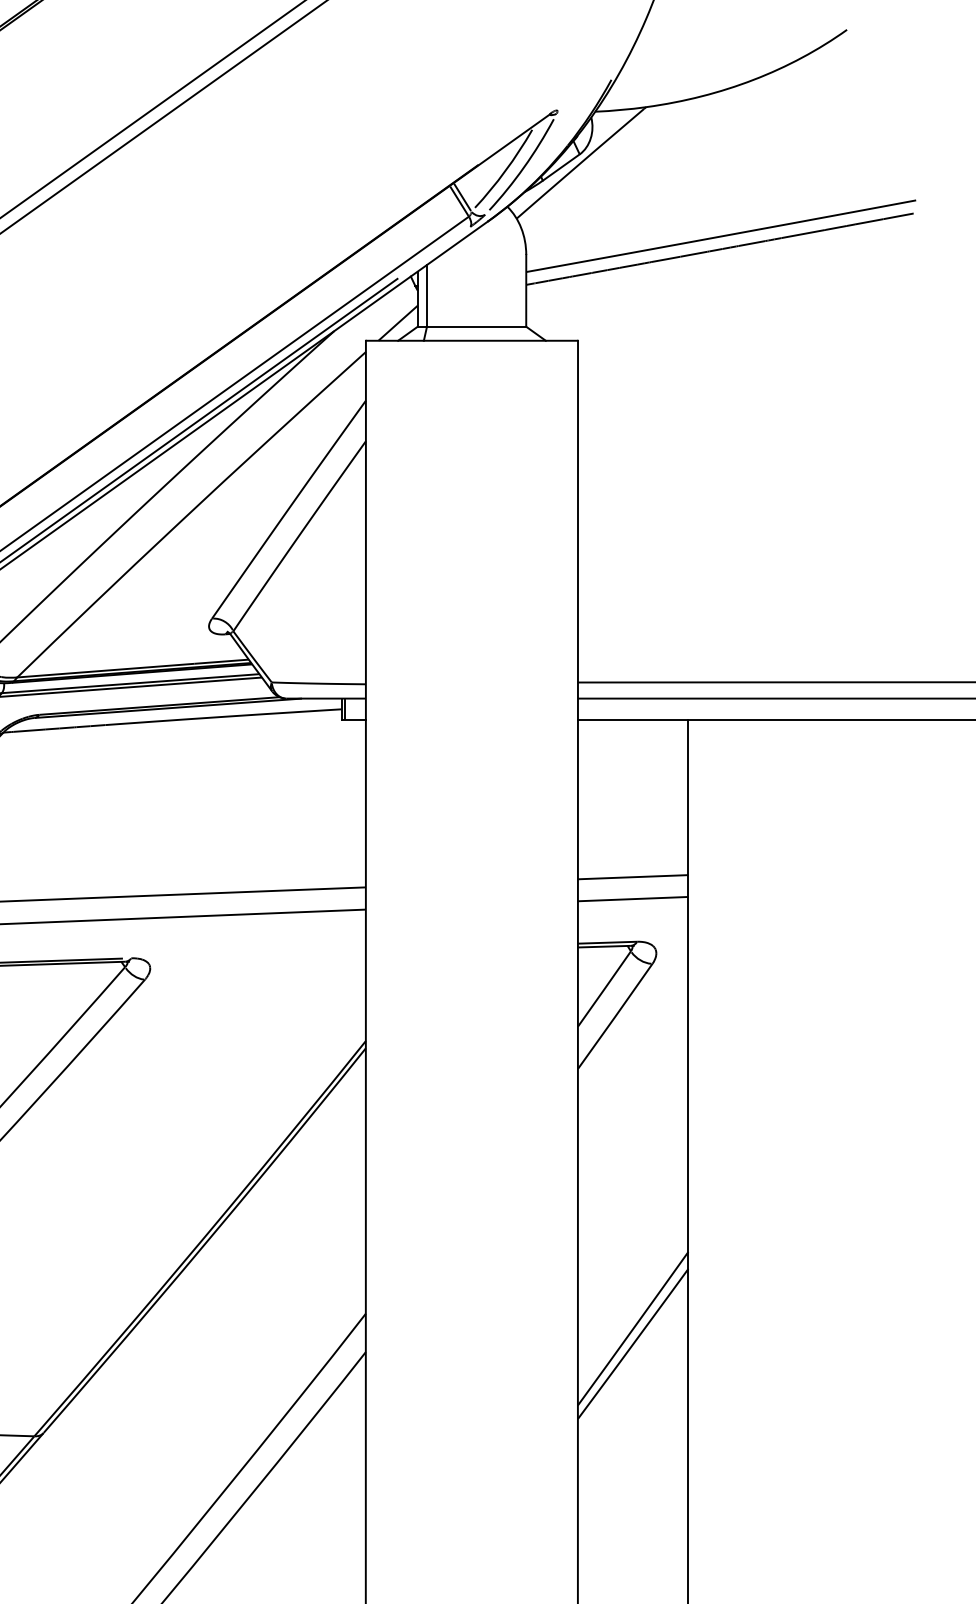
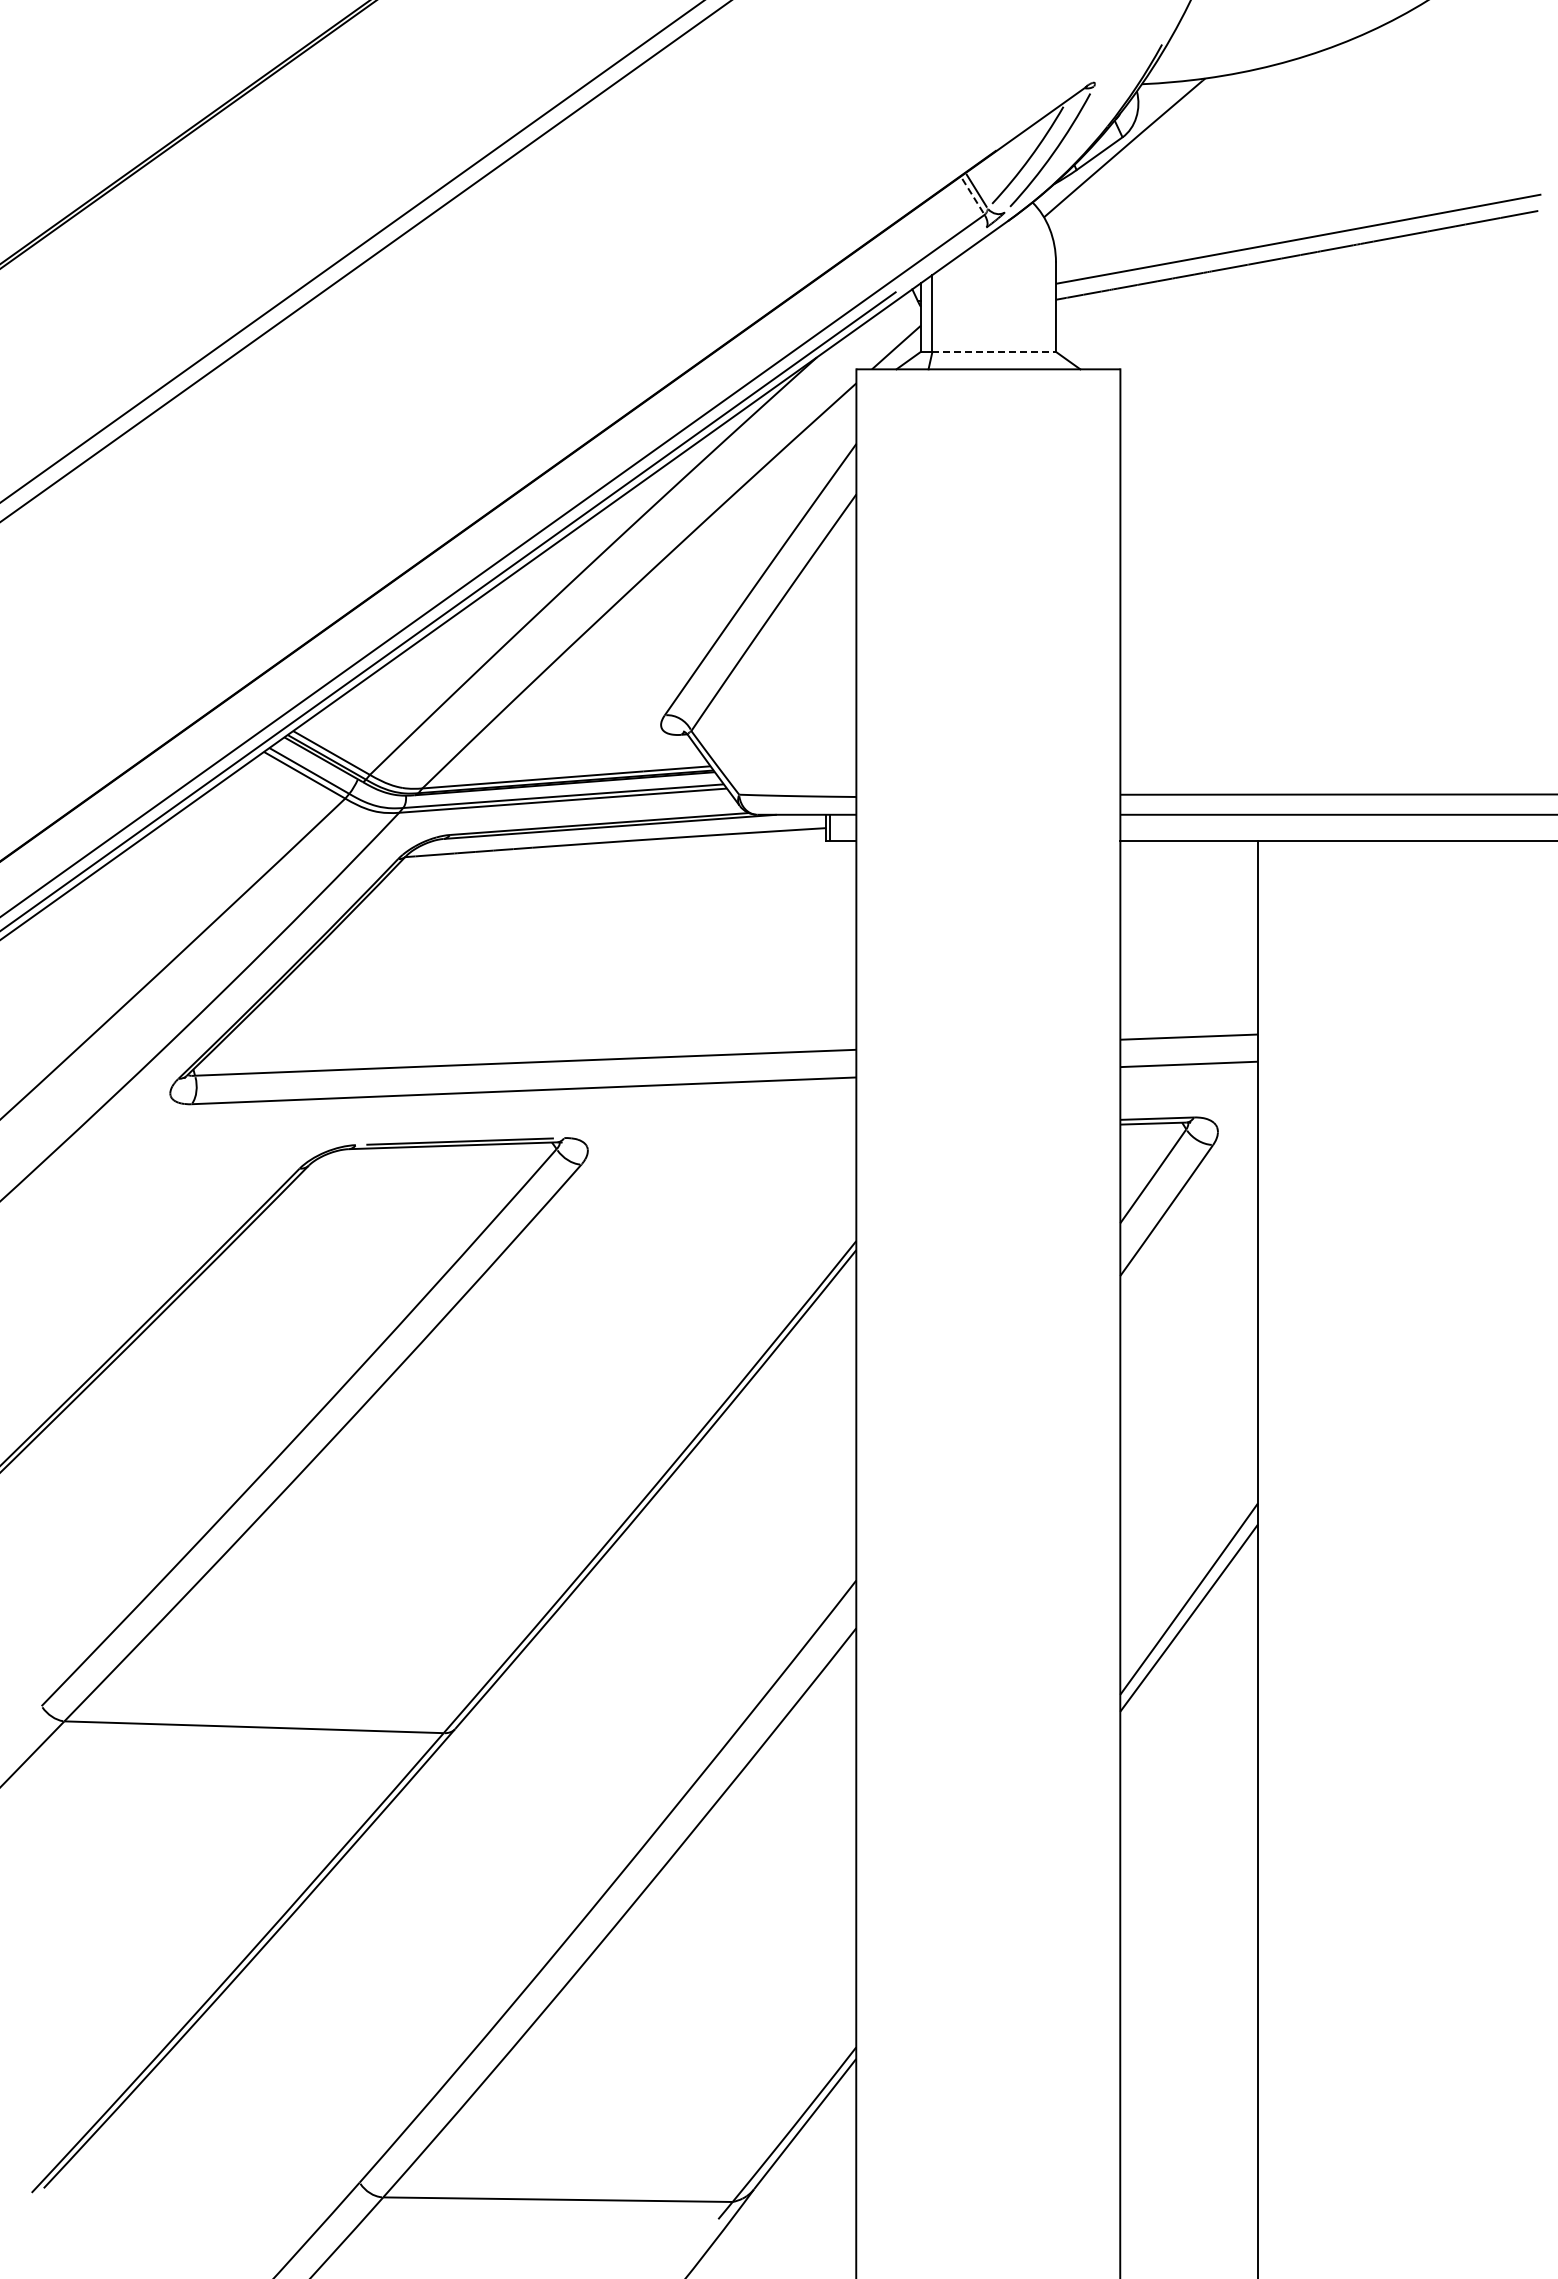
line: (459, 201) -> (972, 195), solid -> dashed
line: (476, 326) -> (994, 351), solid -> dashed

